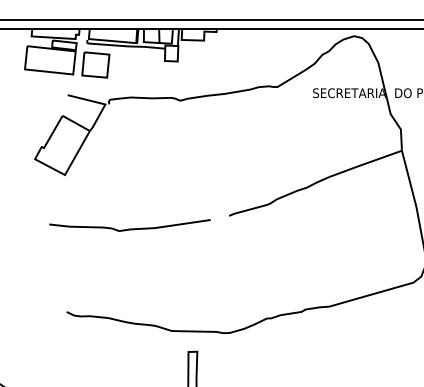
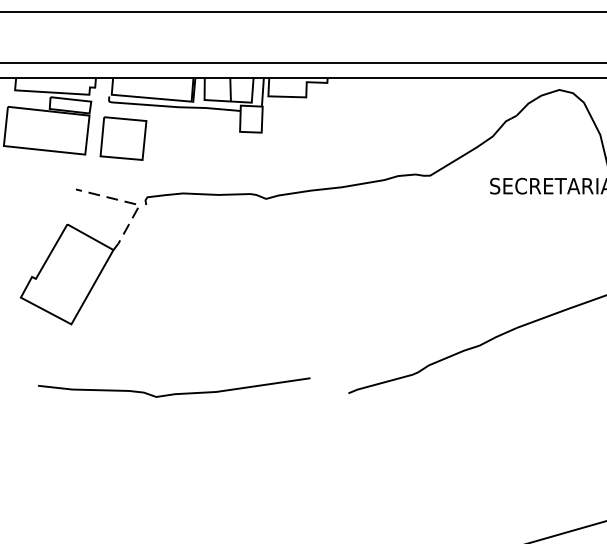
line: (102, 103) -> (134, 203), solid -> dashed
curve: (129, 228) -> (173, 392), moved

